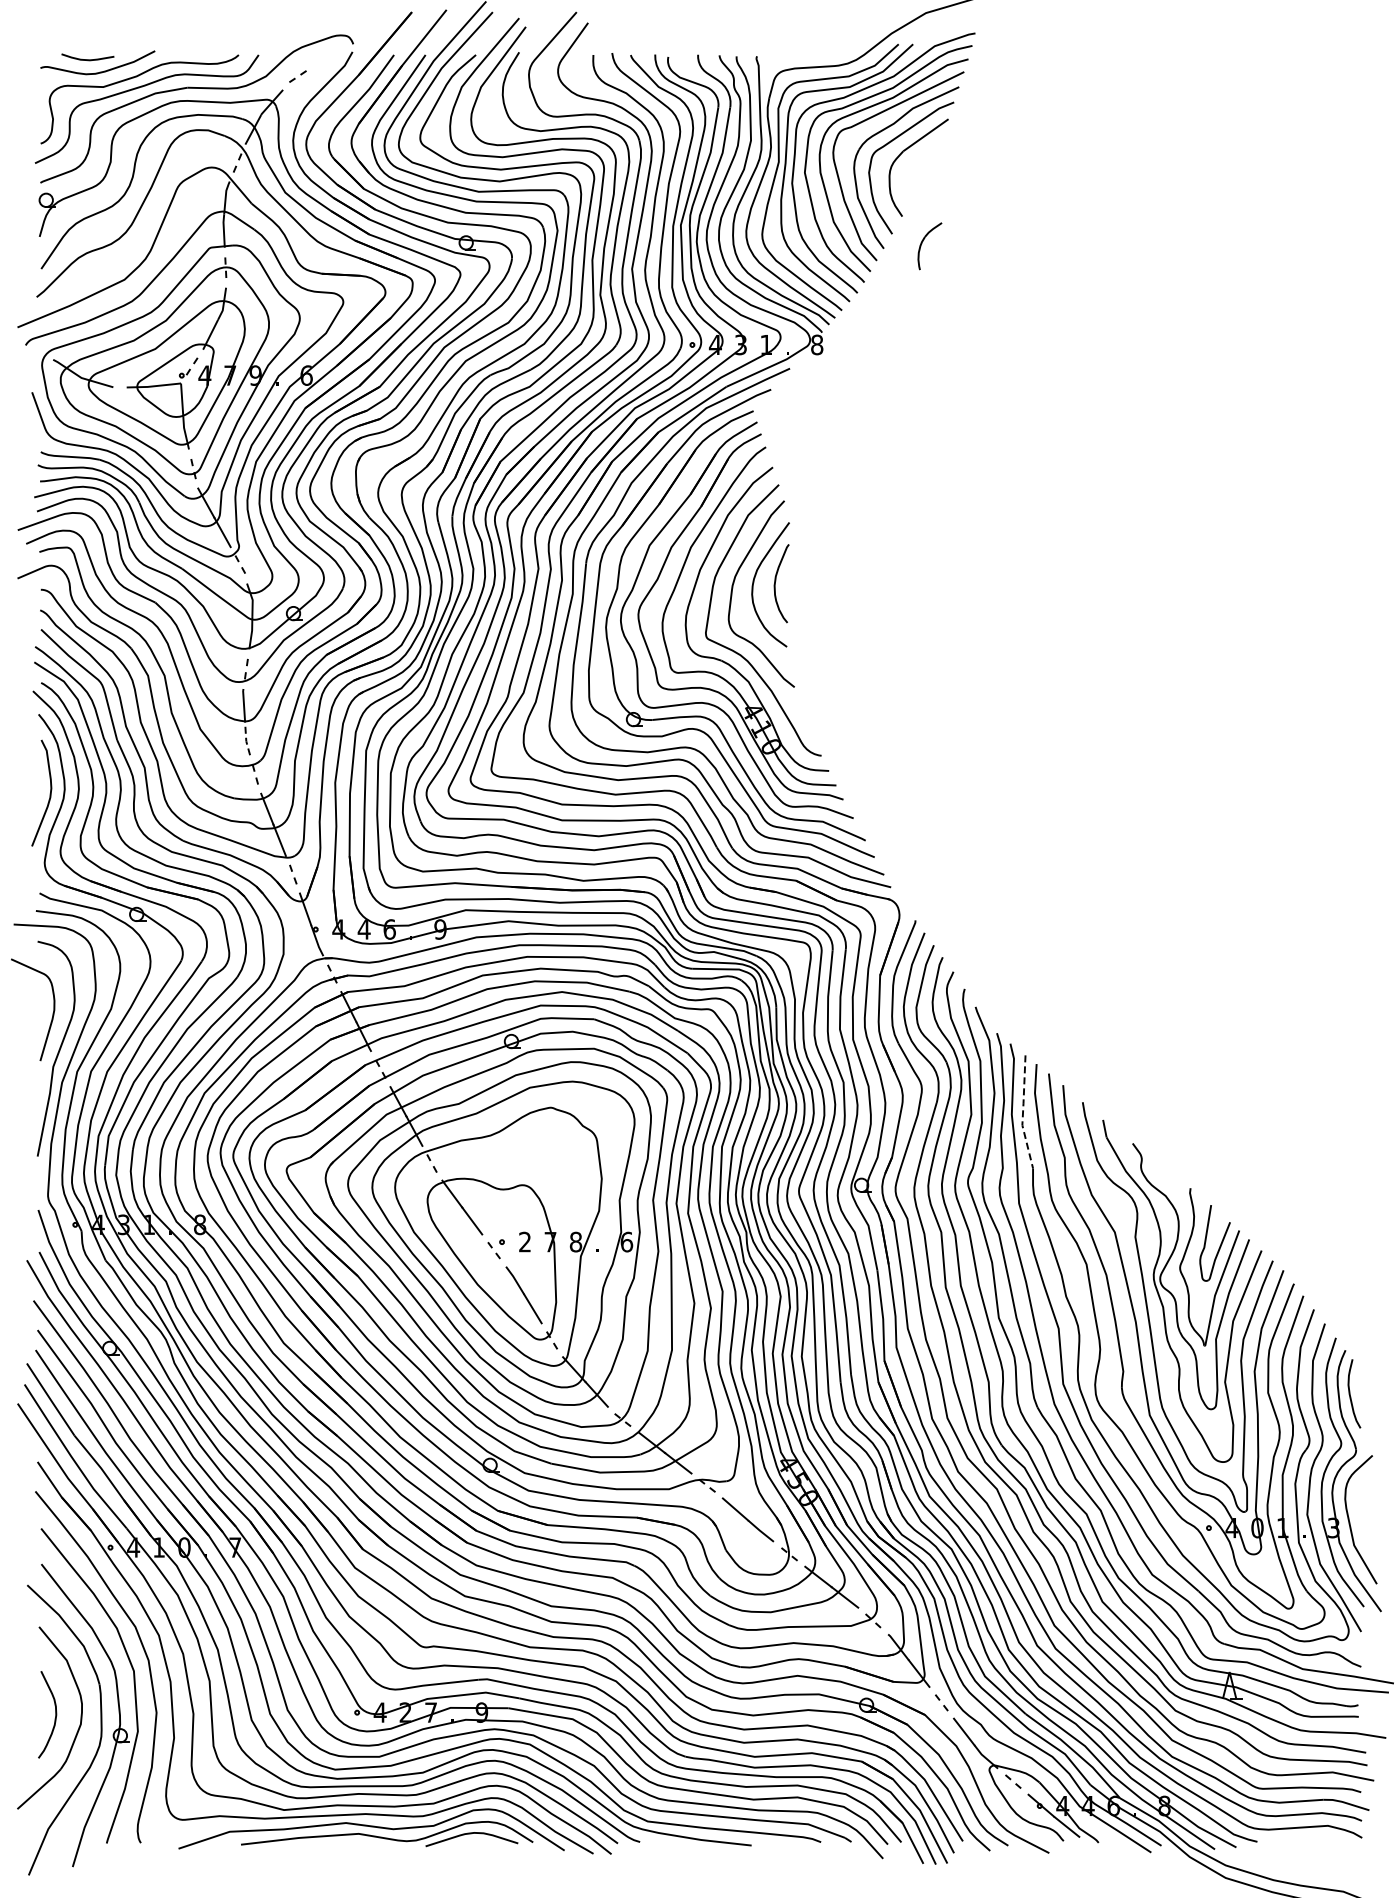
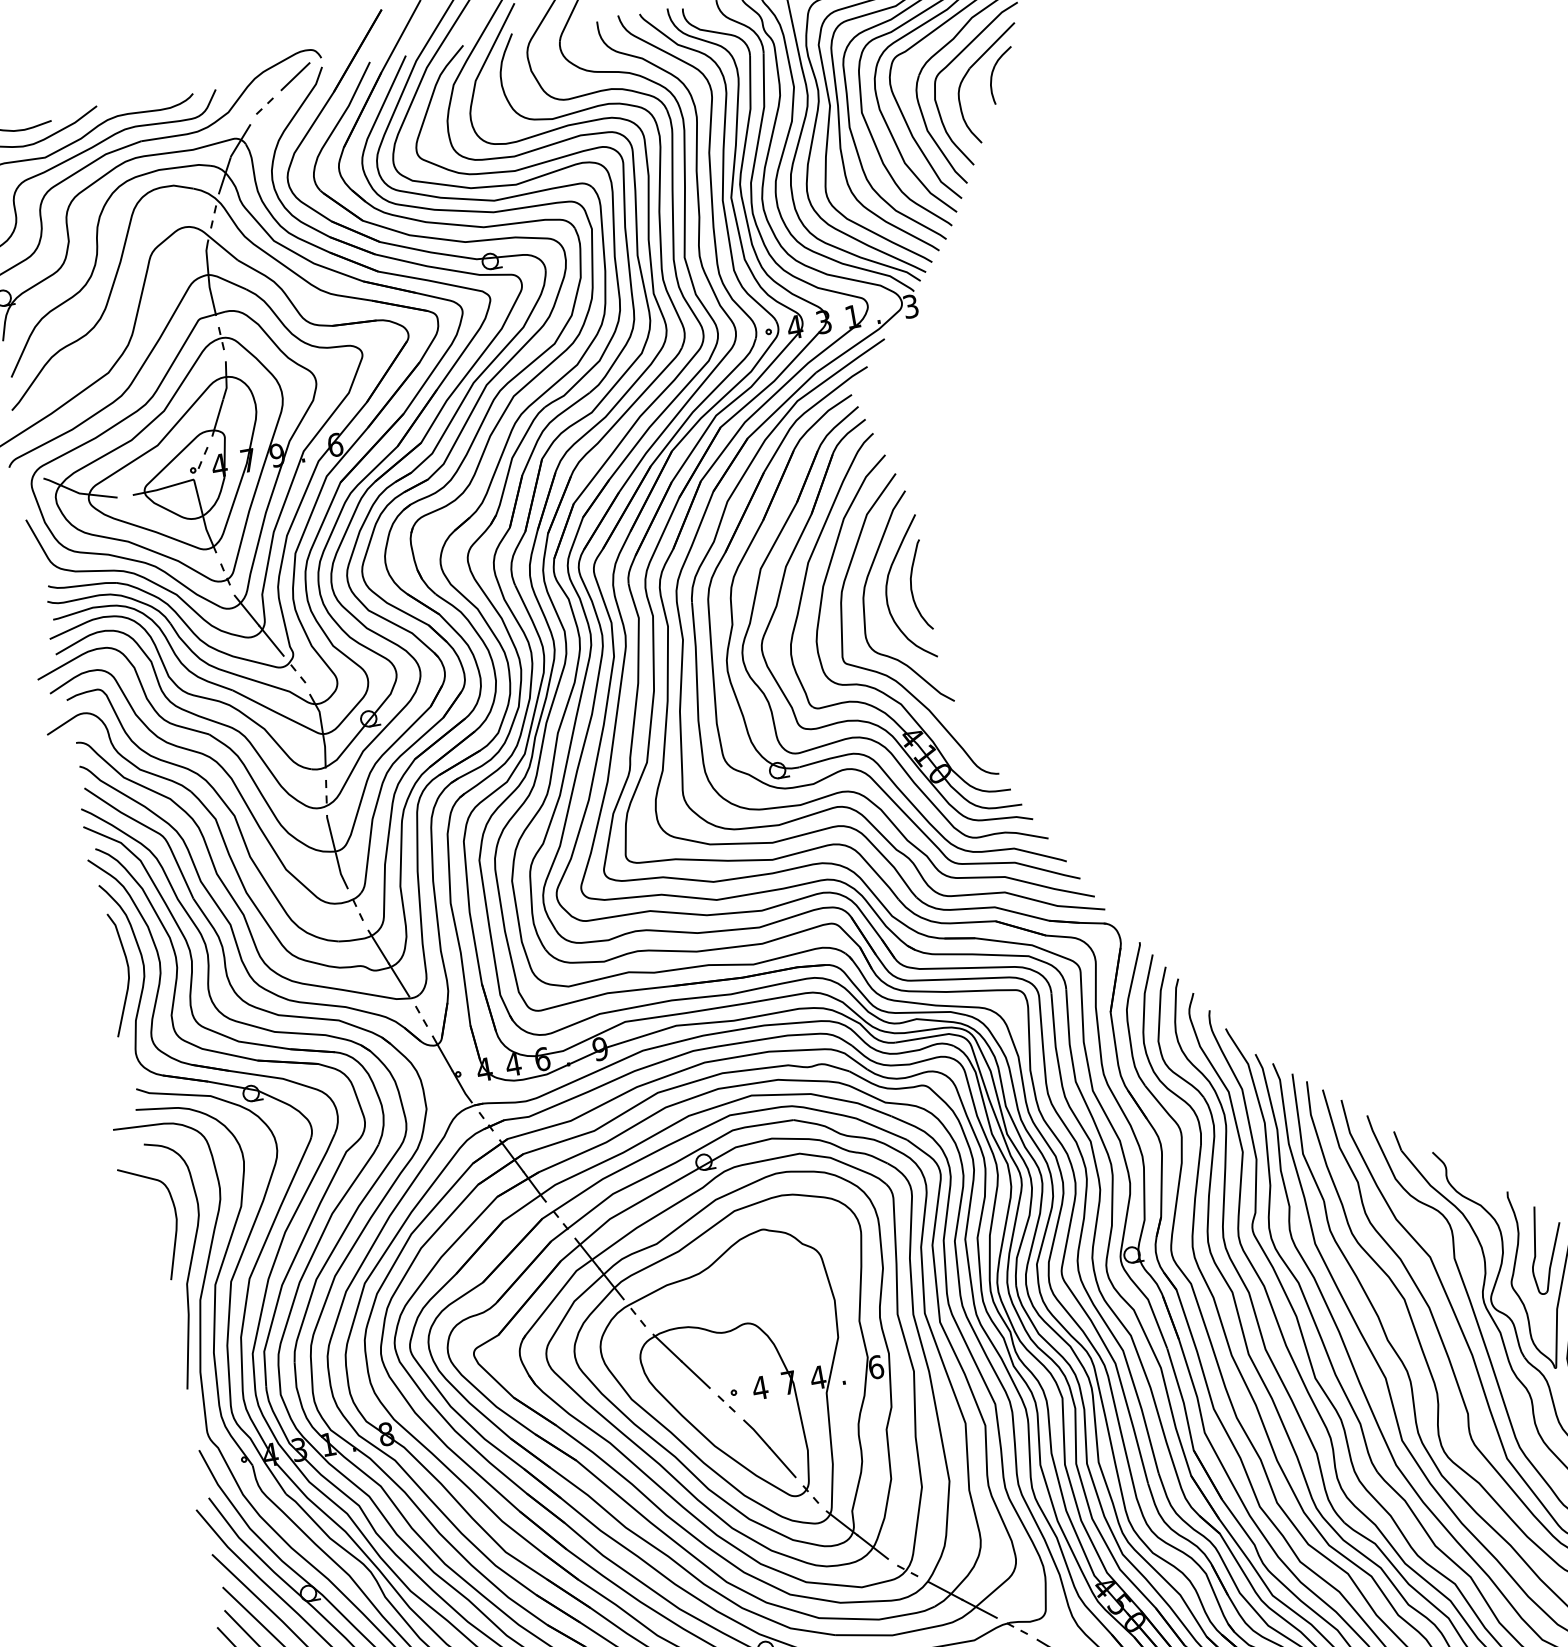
line: (328, 55) -> (295, 75), added
part: (922, 243) -> (993, 73), moved
text: (817, 344) -> (911, 305), 8 -> 3
line: (246, 739) -> (340, 871), dashed -> solid
line: (1023, 1112) -> (1301, 1139), dashed -> solid
text: (524, 1241) -> (759, 1387), 2 -> 4
text: (575, 1241) -> (817, 1377), 8 -> 4

